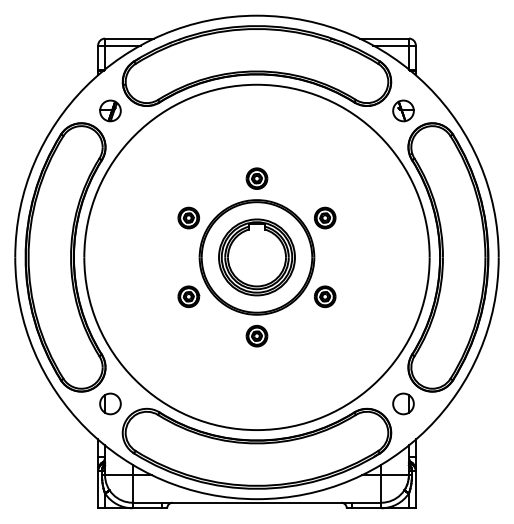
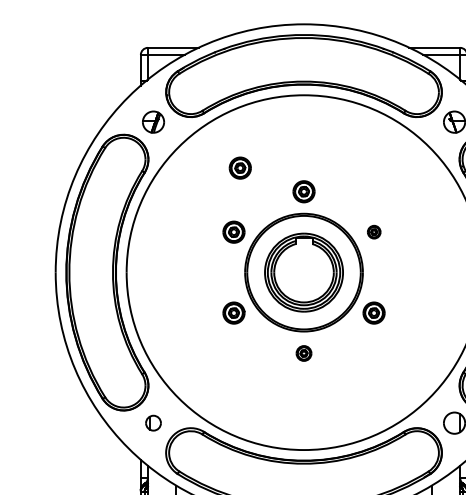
part: (194, 155) -> (239, 167), added
part: (325, 217) -> (374, 231), size x0.6
part: (256, 335) -> (303, 352), size x0.7
part: (110, 403) -> (153, 422), size x0.7

